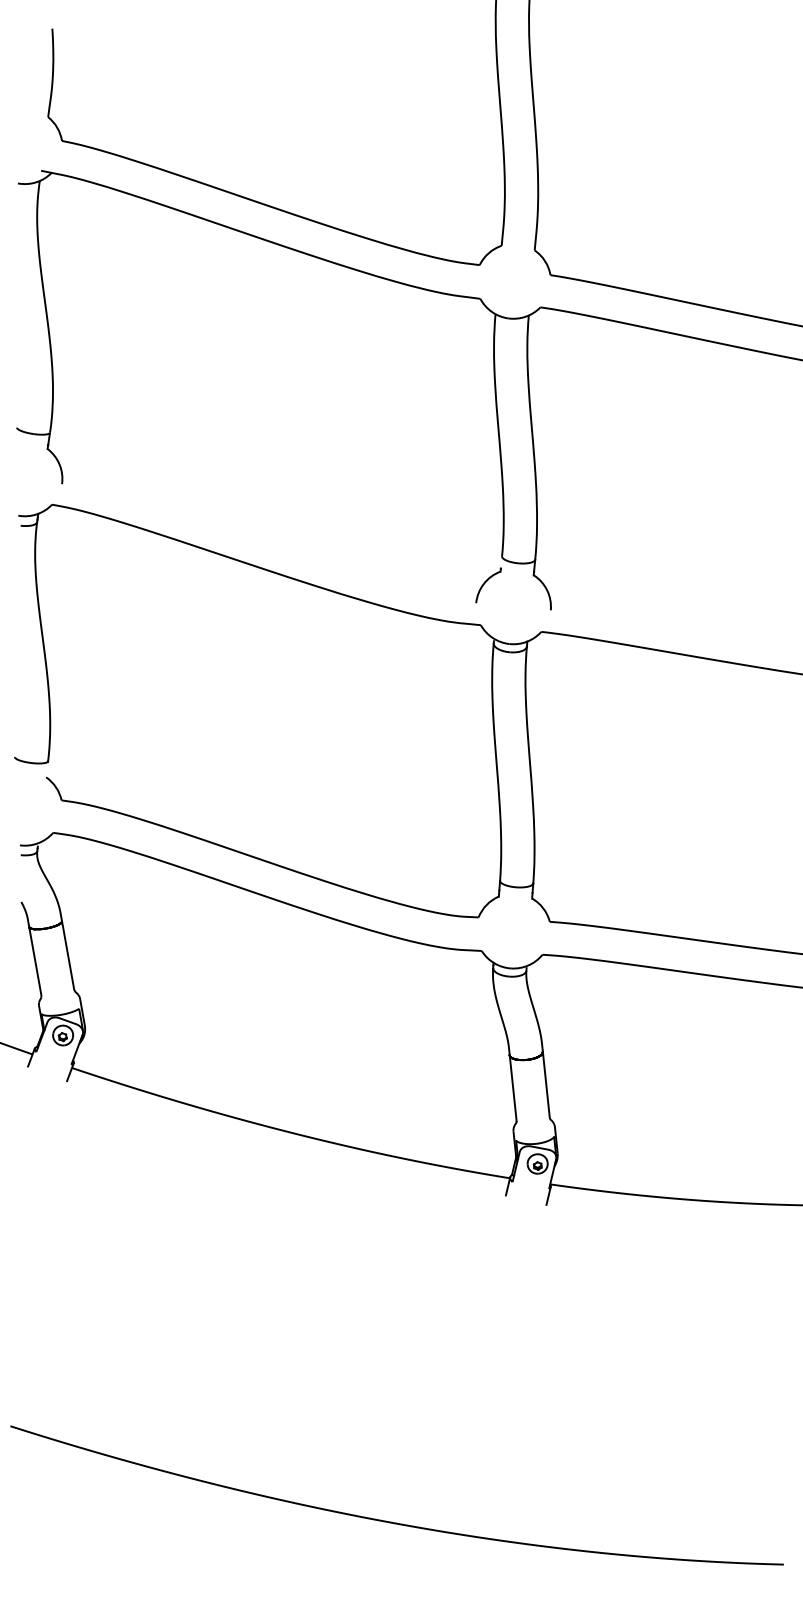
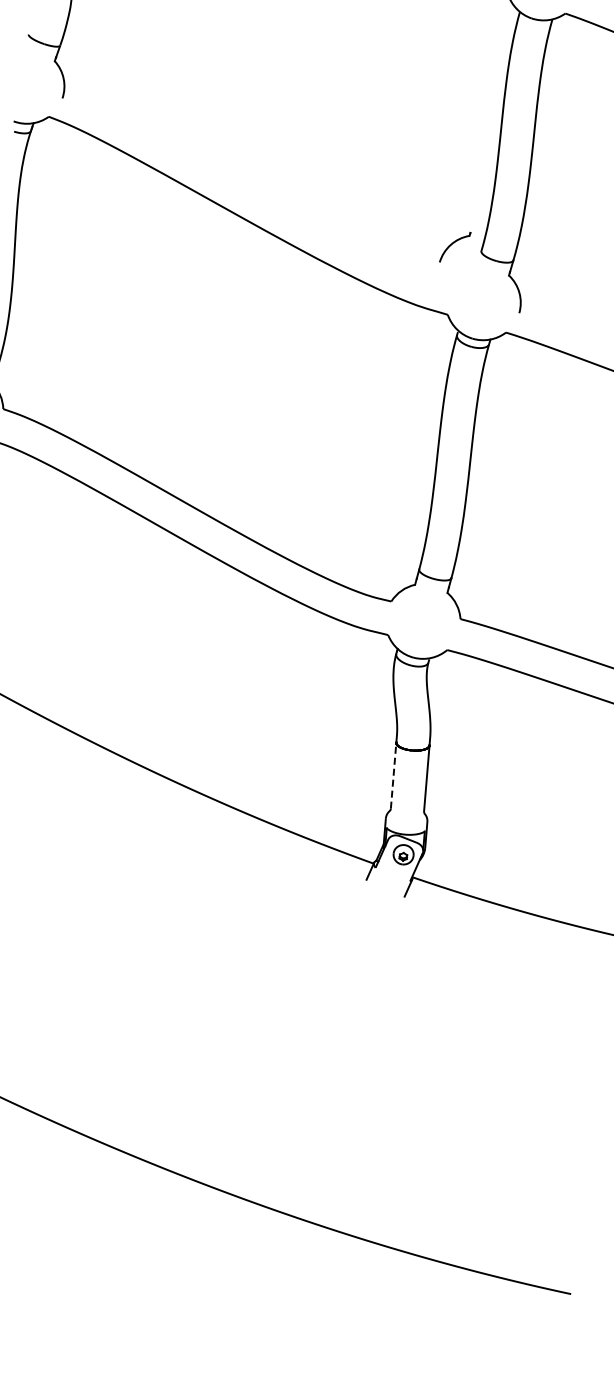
part: (488, 585) -> (455, 247), moved
line: (513, 1088) -> (393, 776), solid -> dashed

